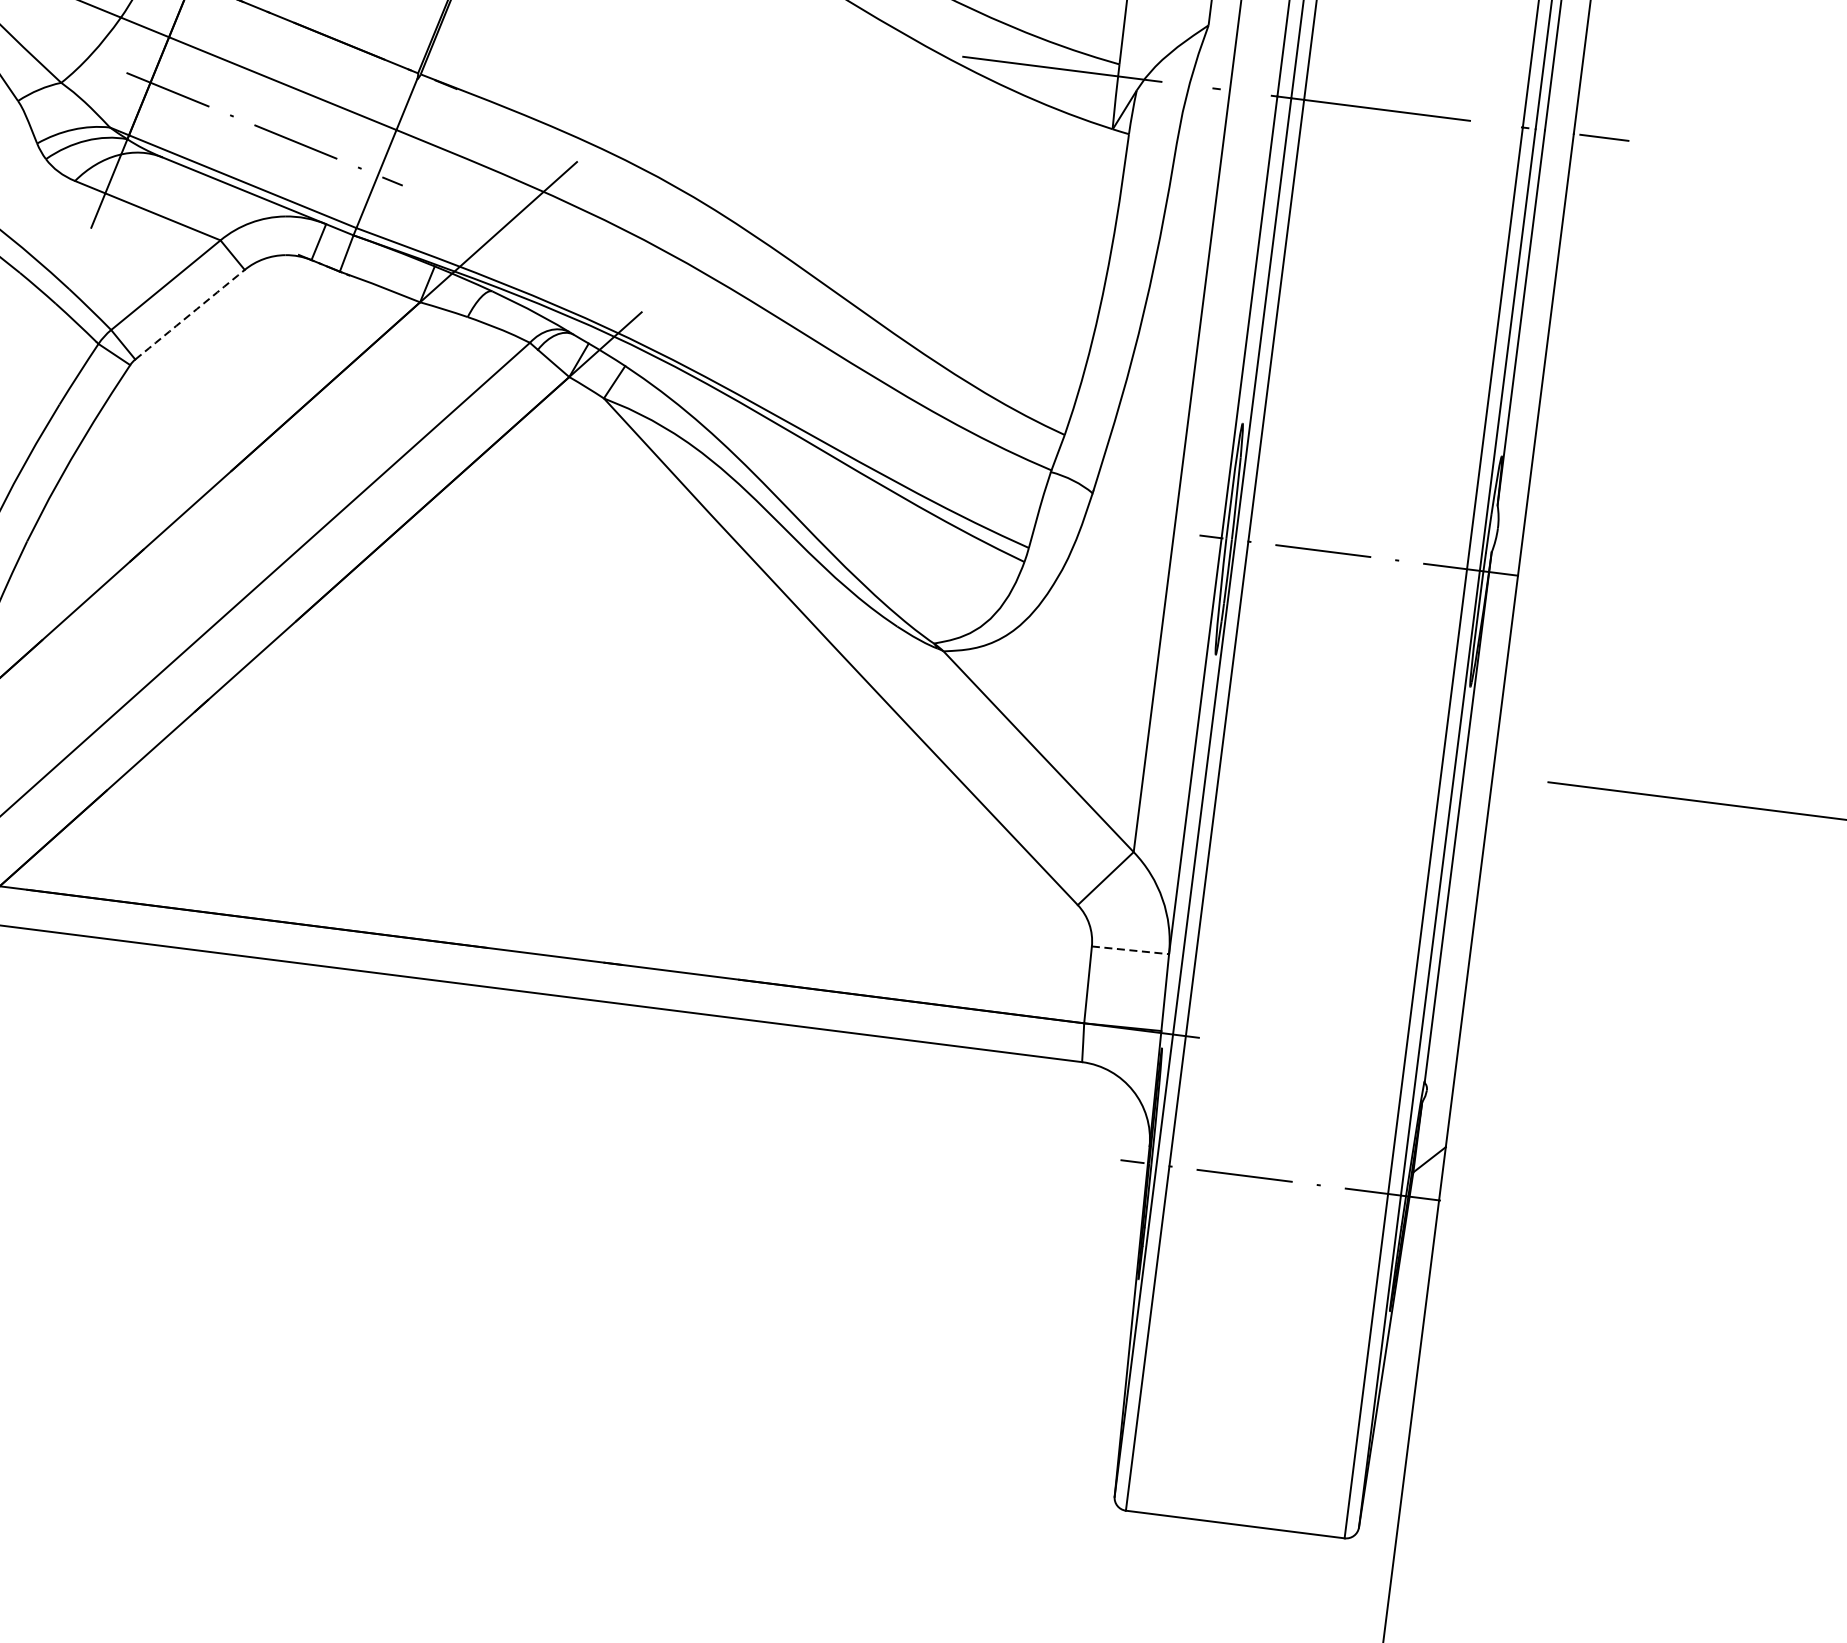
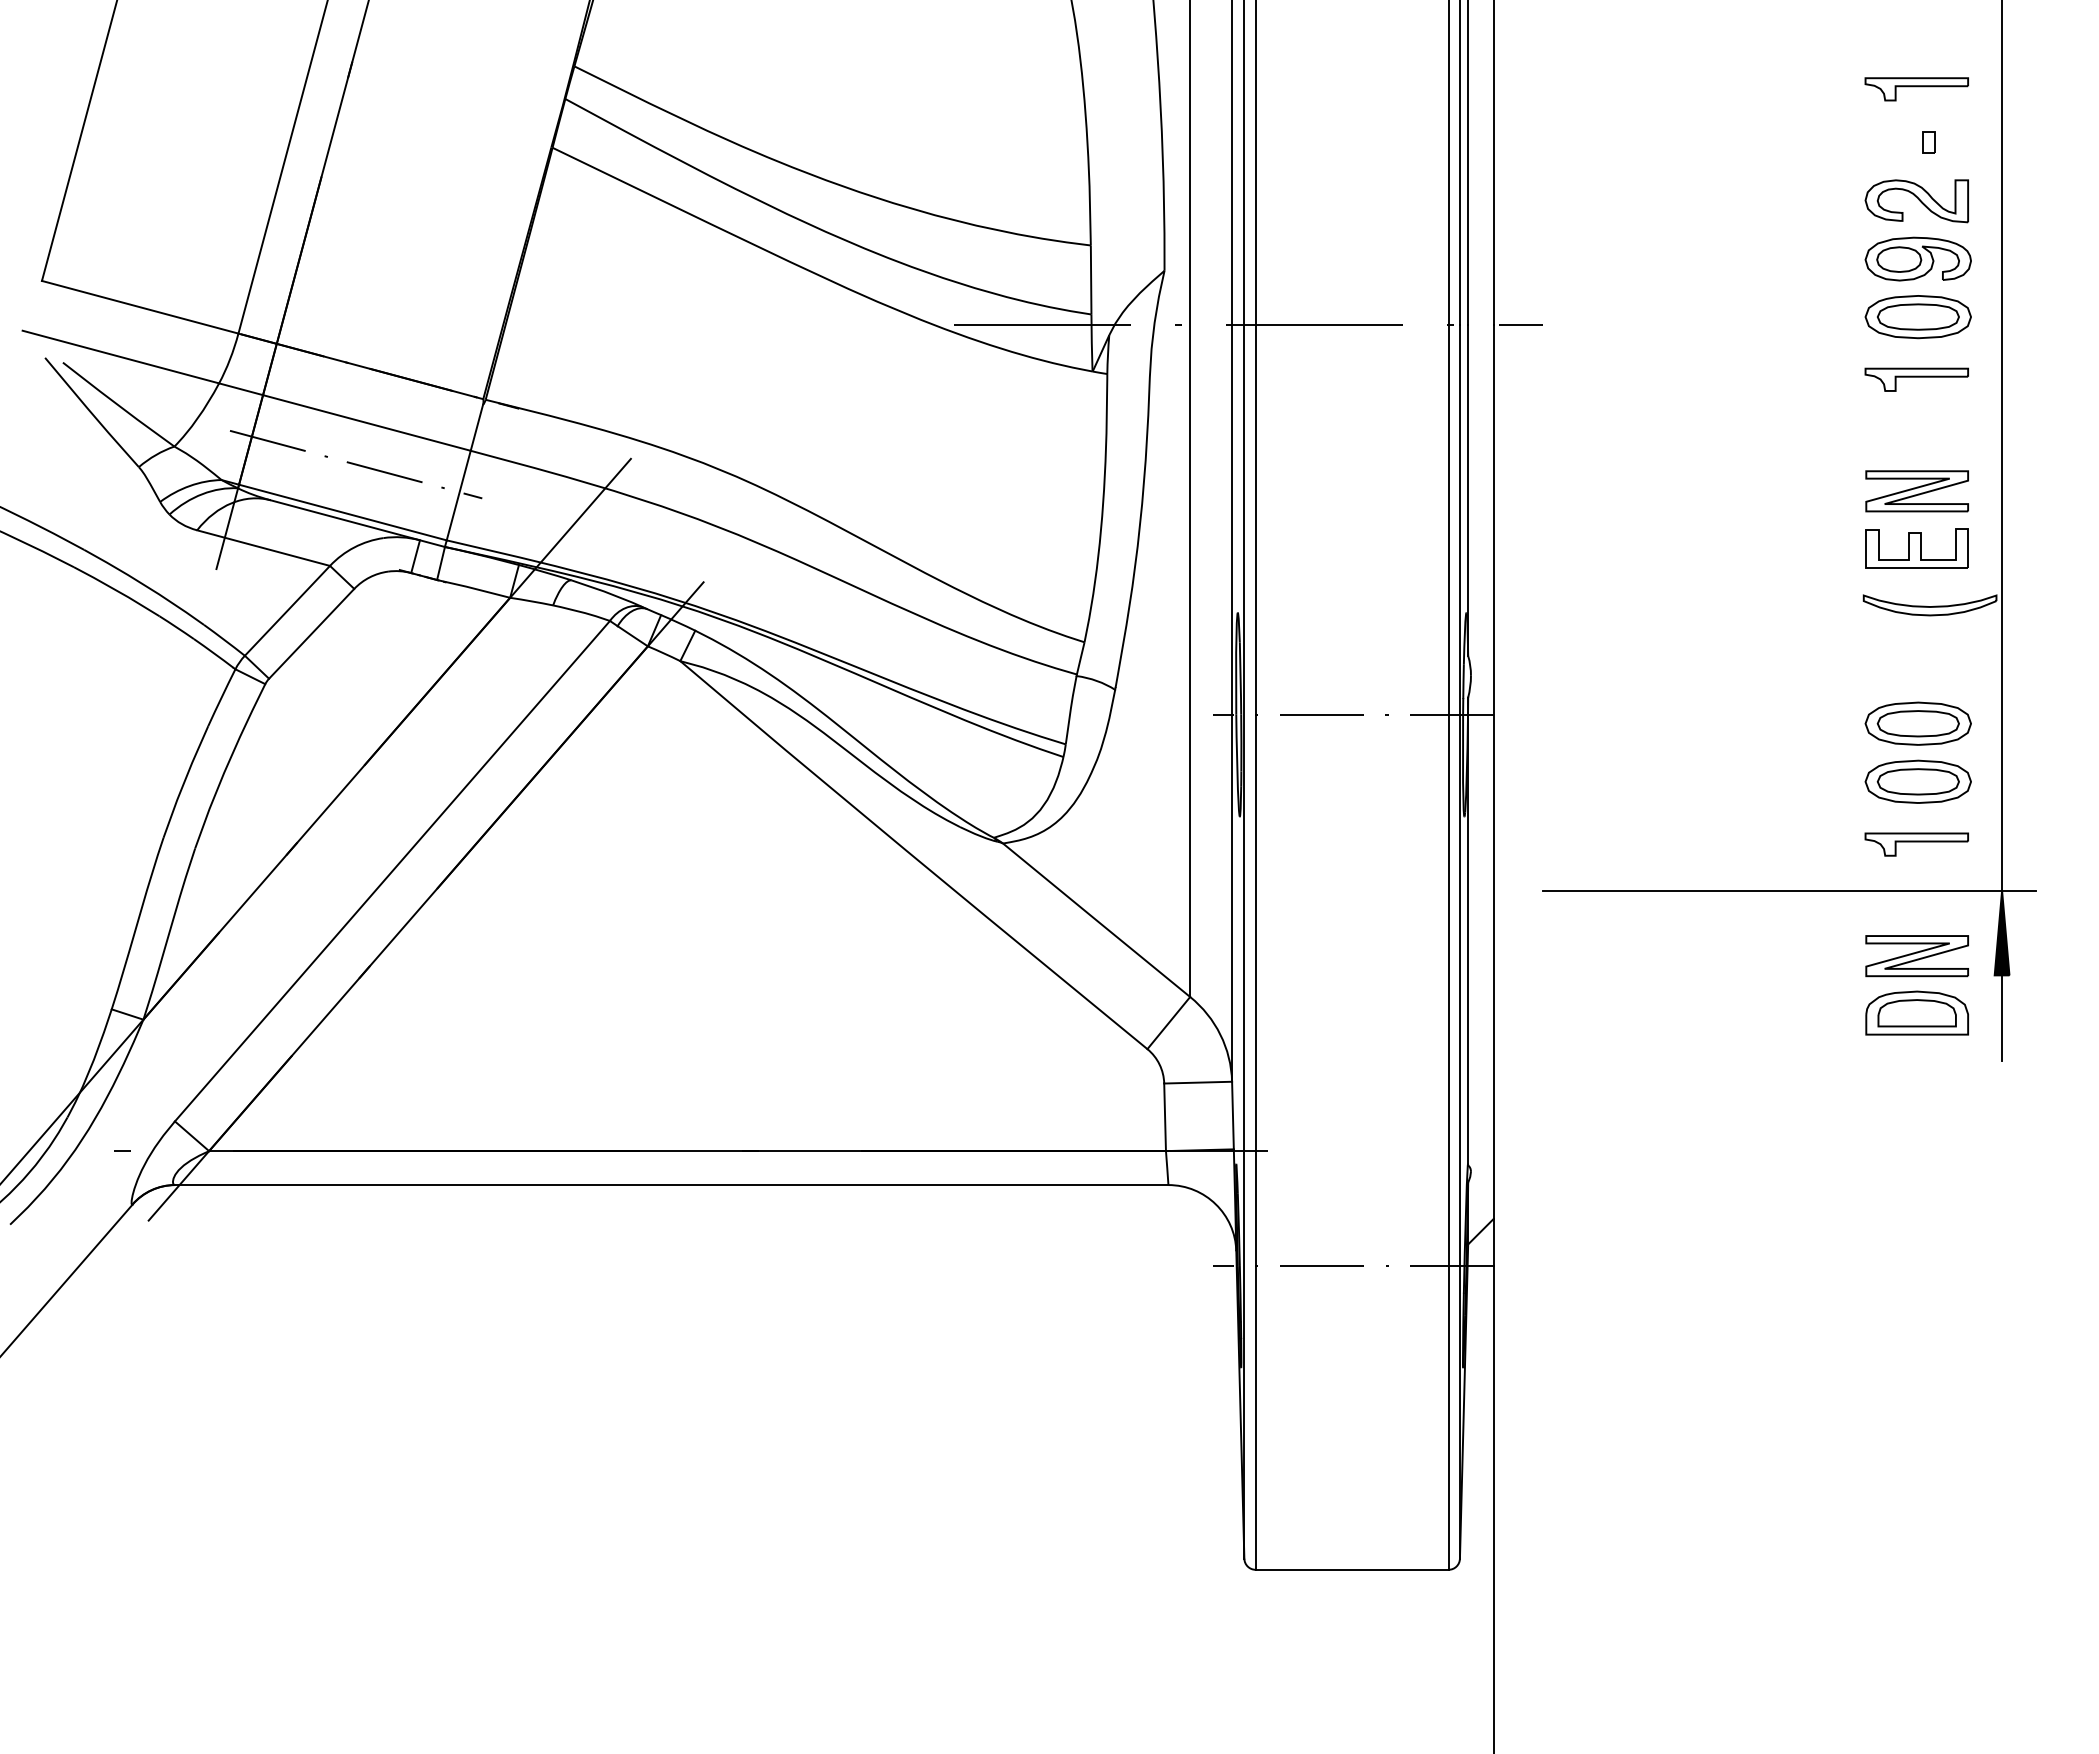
arc: (189, 314) -> (311, 633), dashed -> solid
line: (1130, 950) -> (1198, 1082), dashed -> solid

